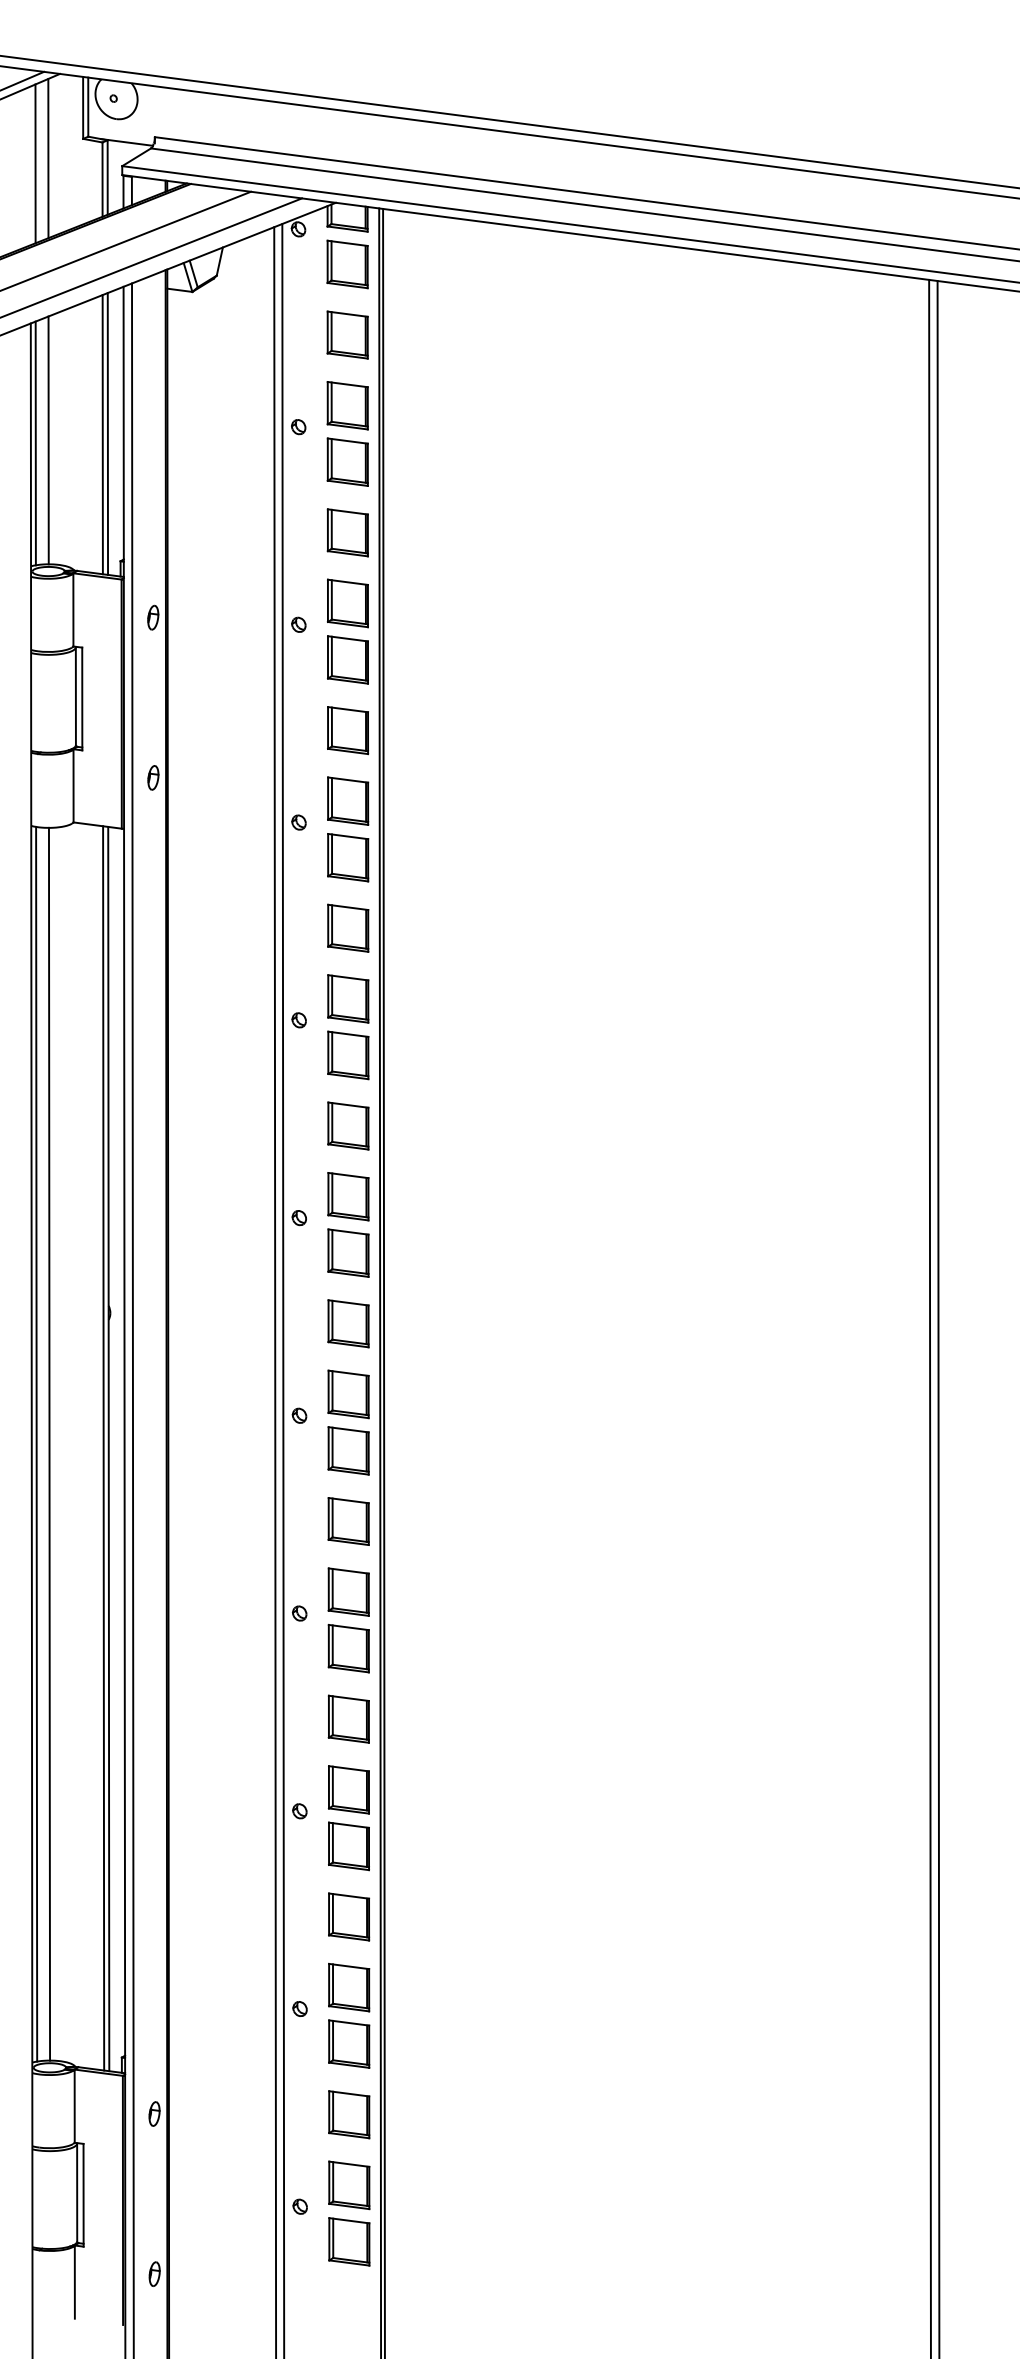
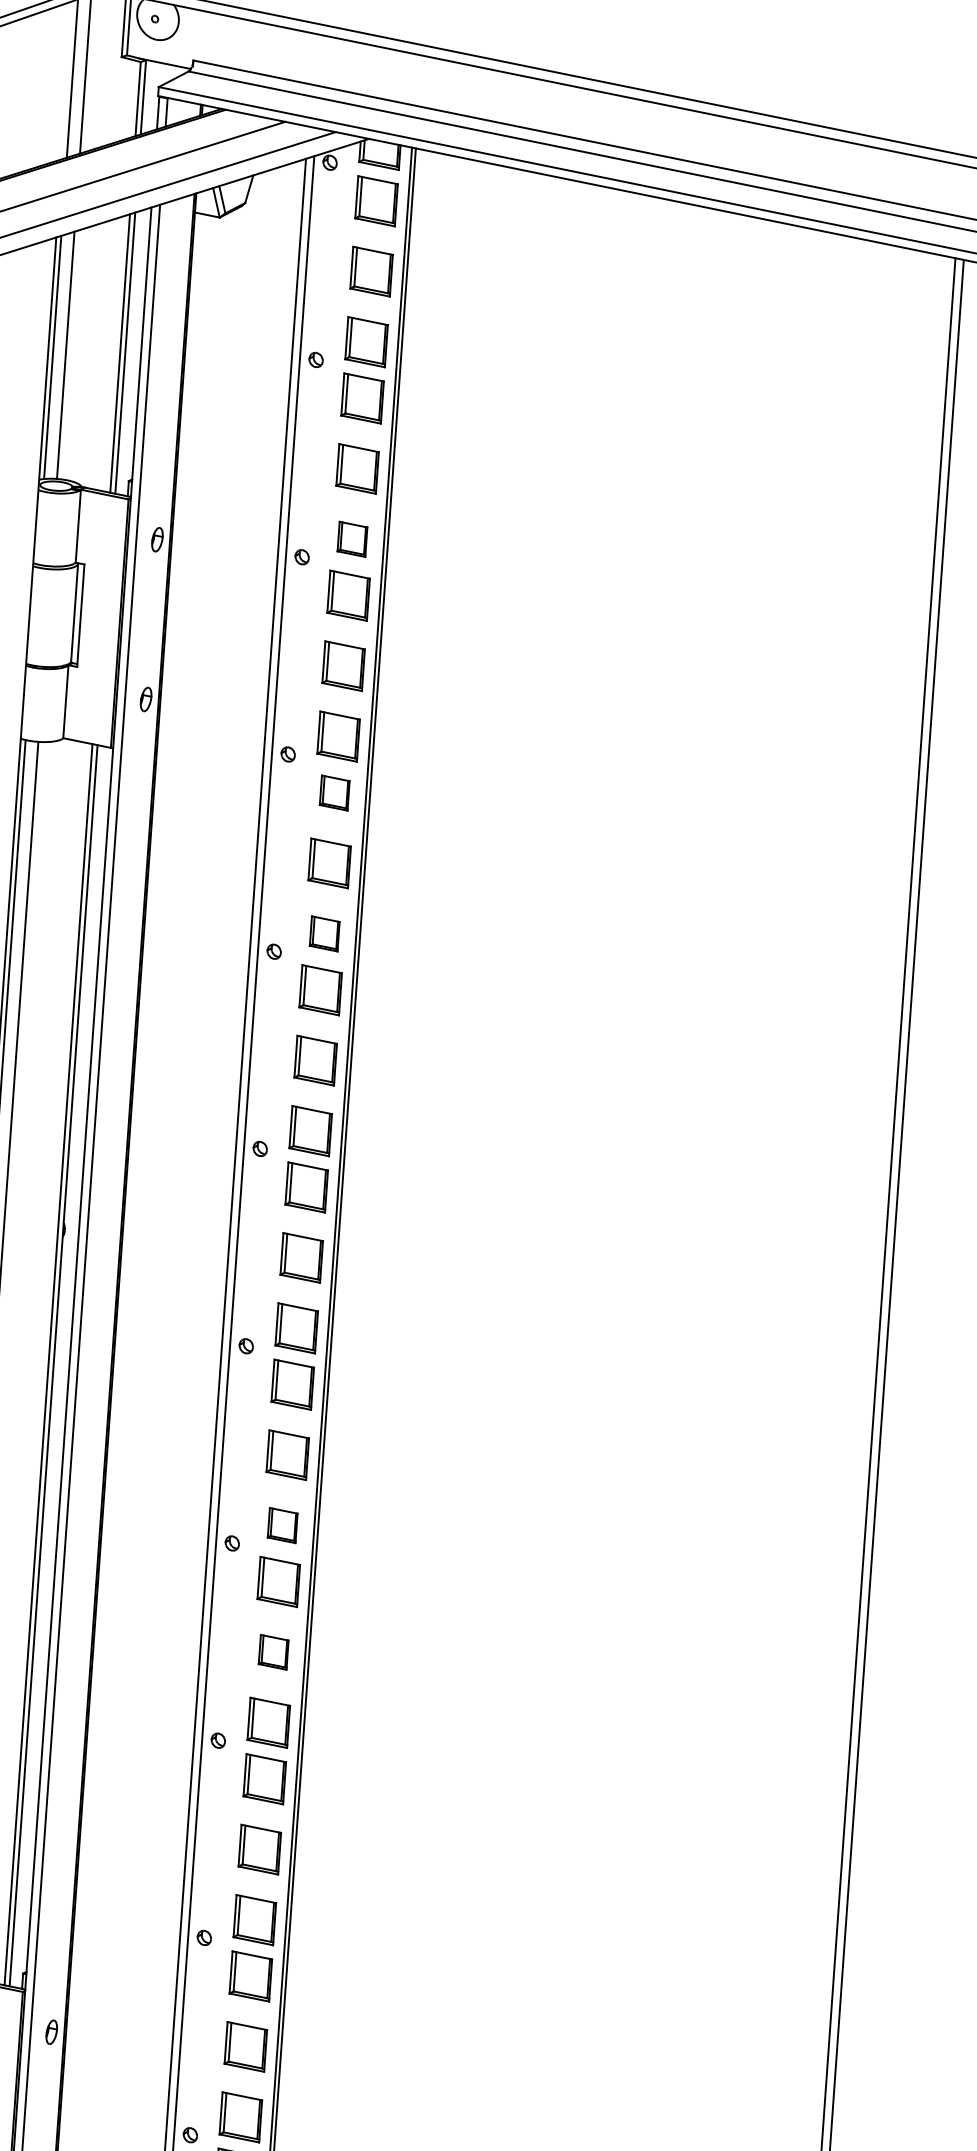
part: (347, 603) -> (352, 539), size x0.7
part: (348, 857) -> (335, 792), size x0.7
part: (348, 998) -> (324, 933), size x0.7
part: (348, 1591) -> (282, 1524), size x0.7
part: (348, 1718) -> (273, 1651), size x0.7

